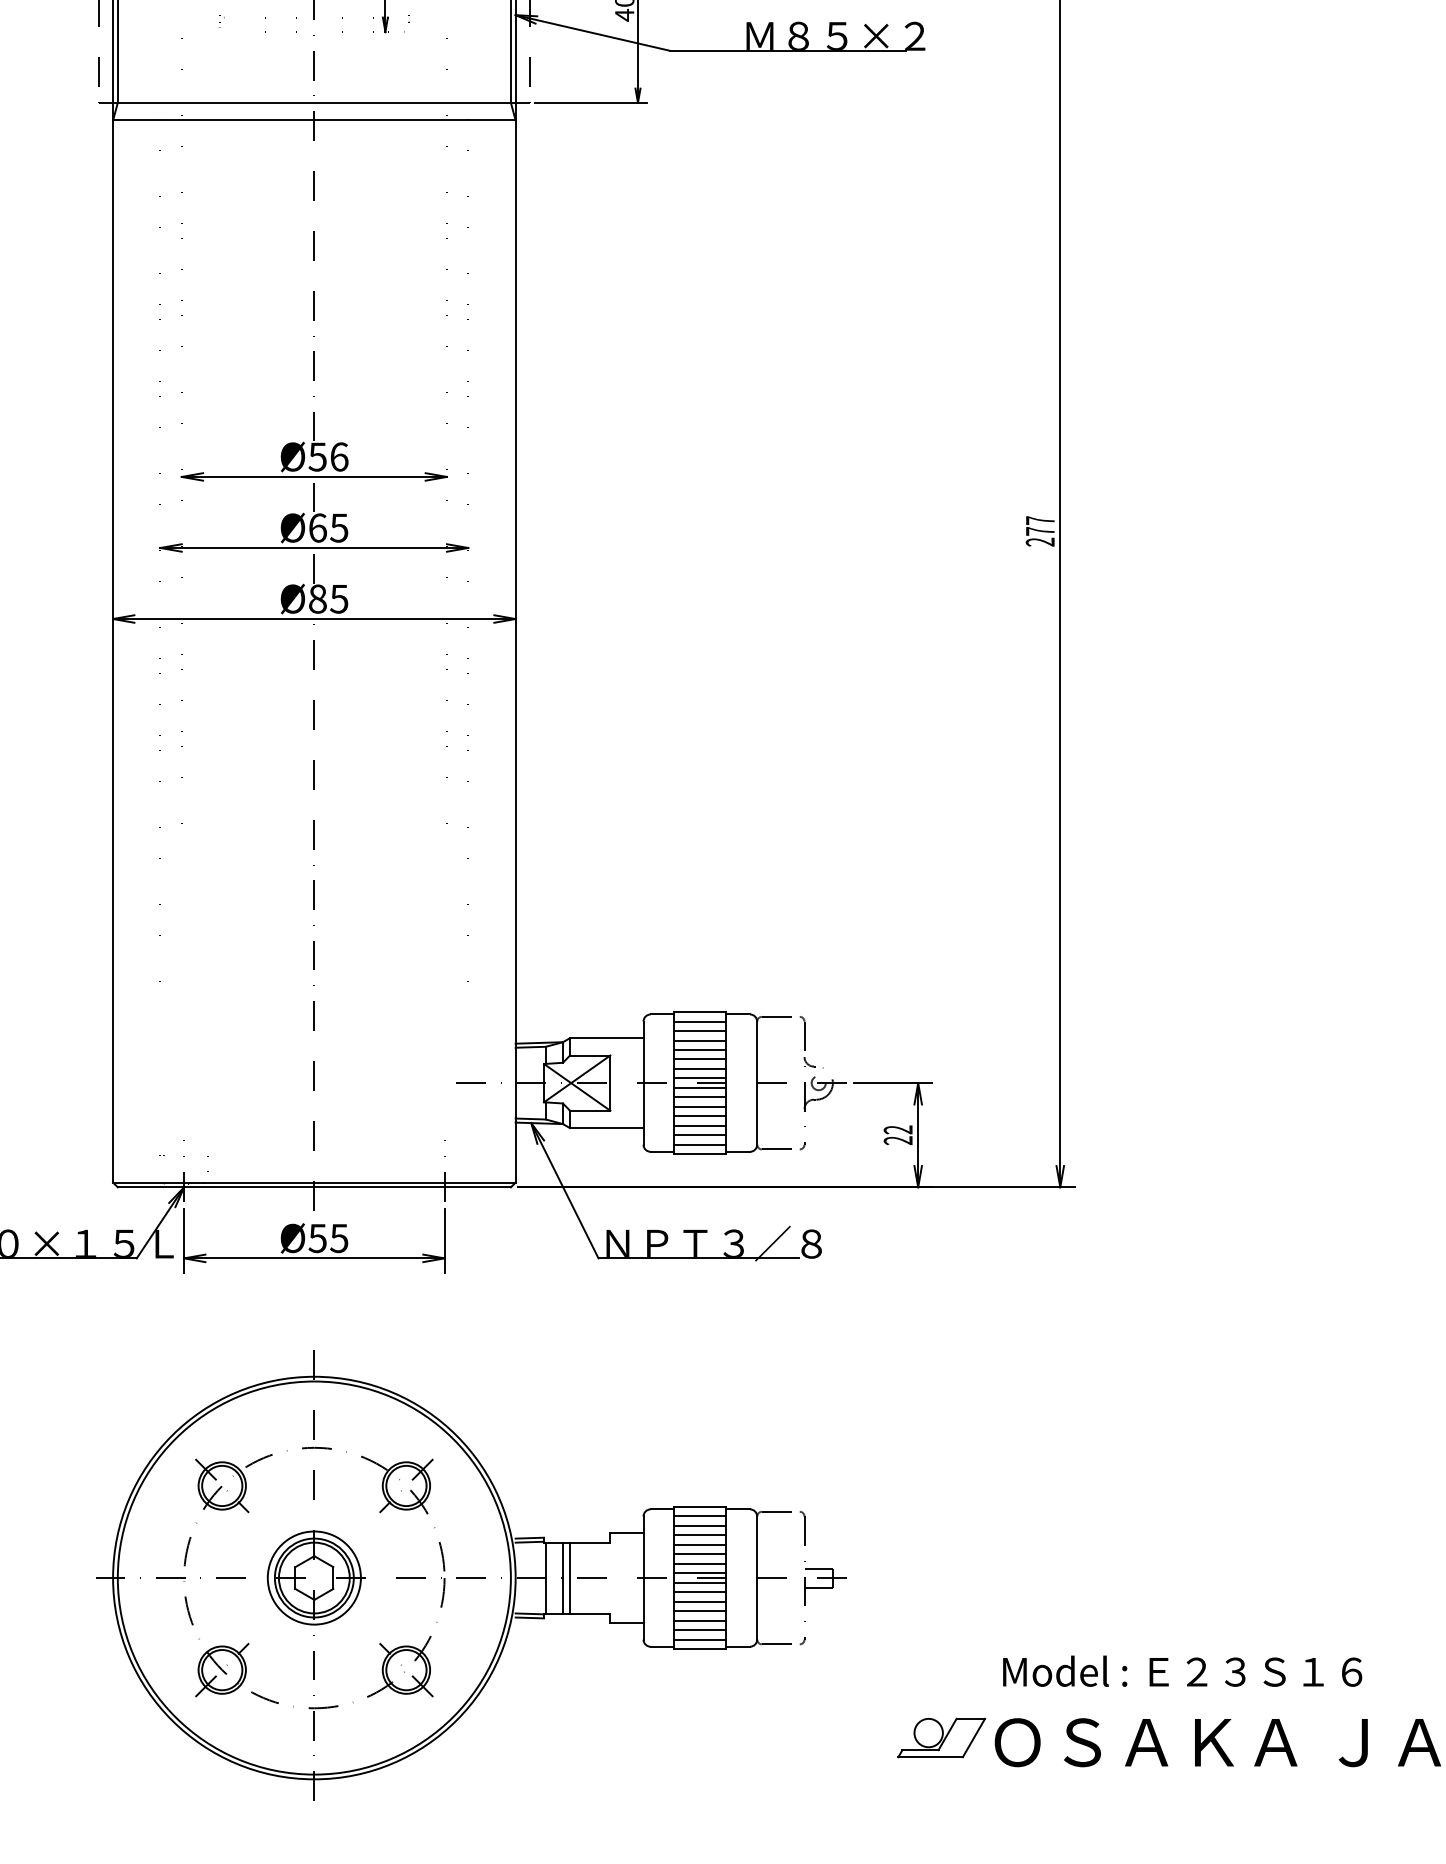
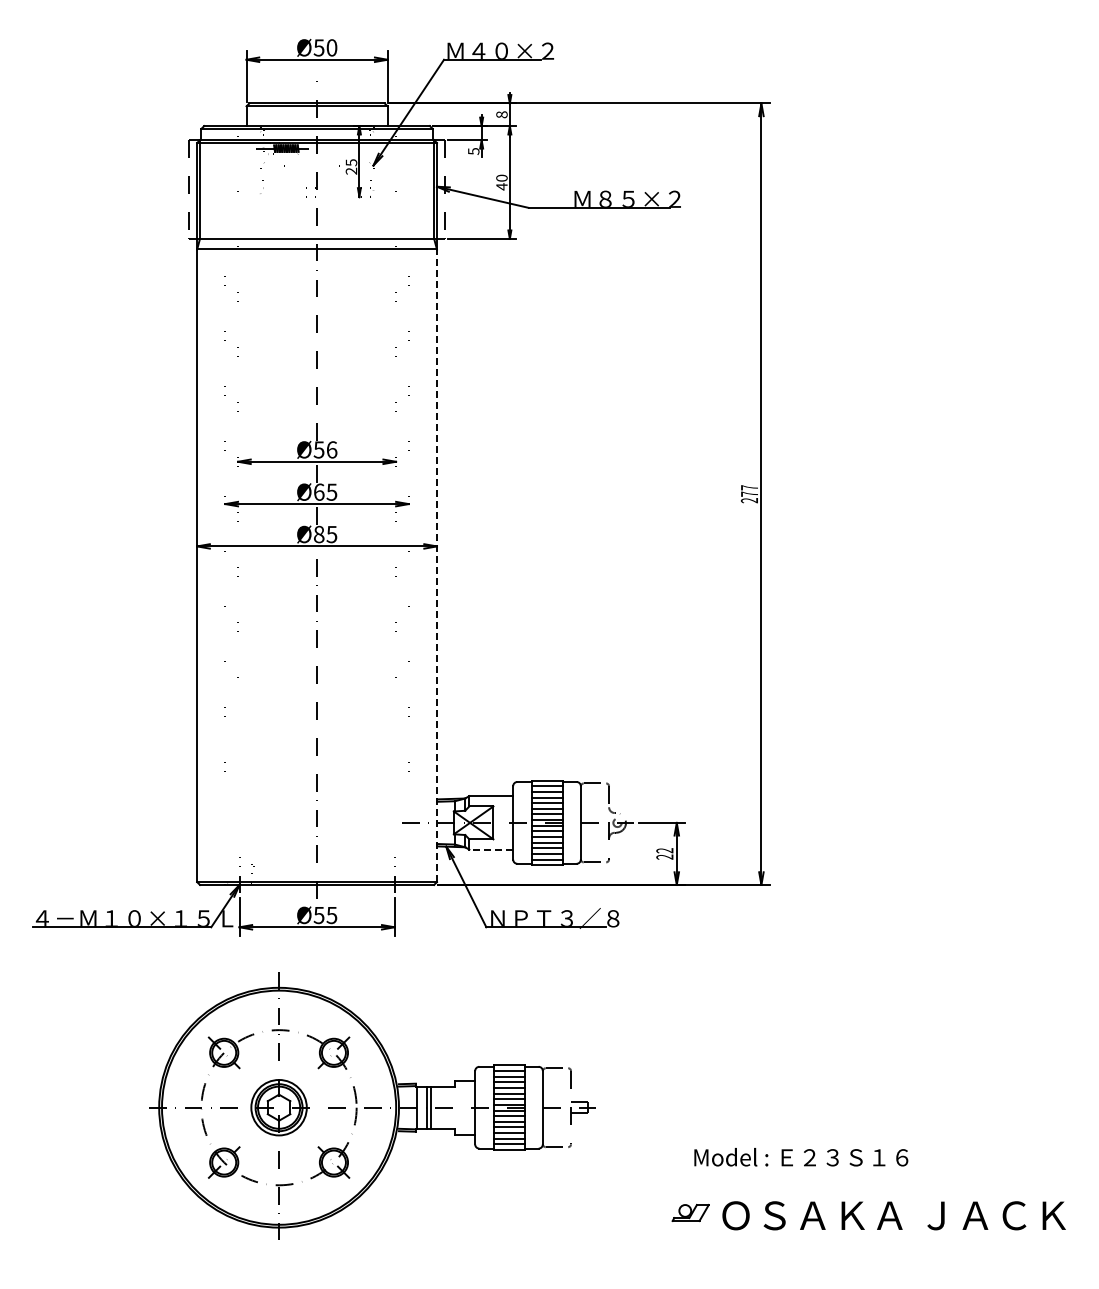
line: (514, 651) -> (436, 565), solid -> dashed
line: (607, 1127) -> (491, 849), solid -> dashed
part: (471, 1574) -> (372, 1105), moved
text: (1182, 1671) -> (801, 1157), moved
part: (941, 1737) -> (690, 1212), size x0.7

